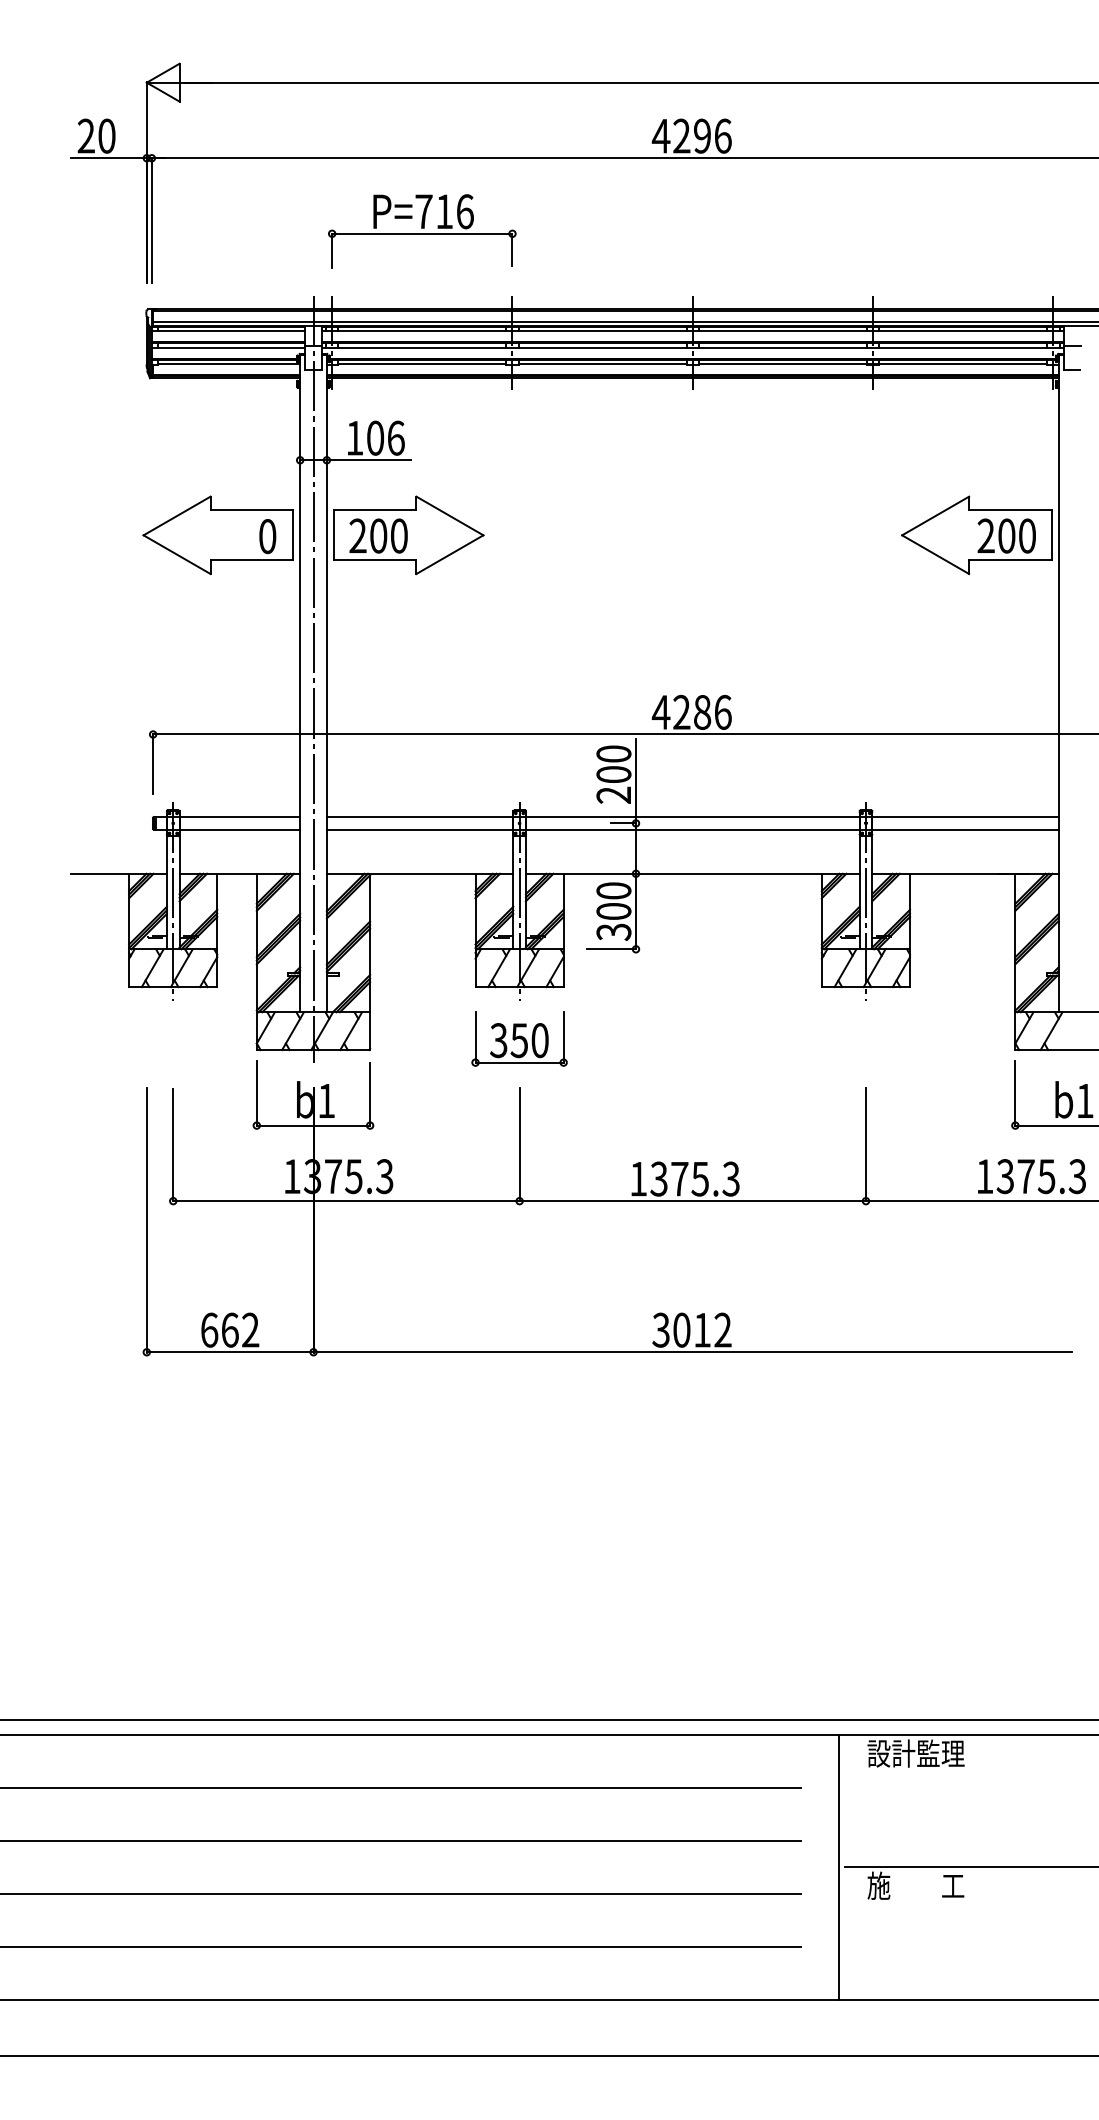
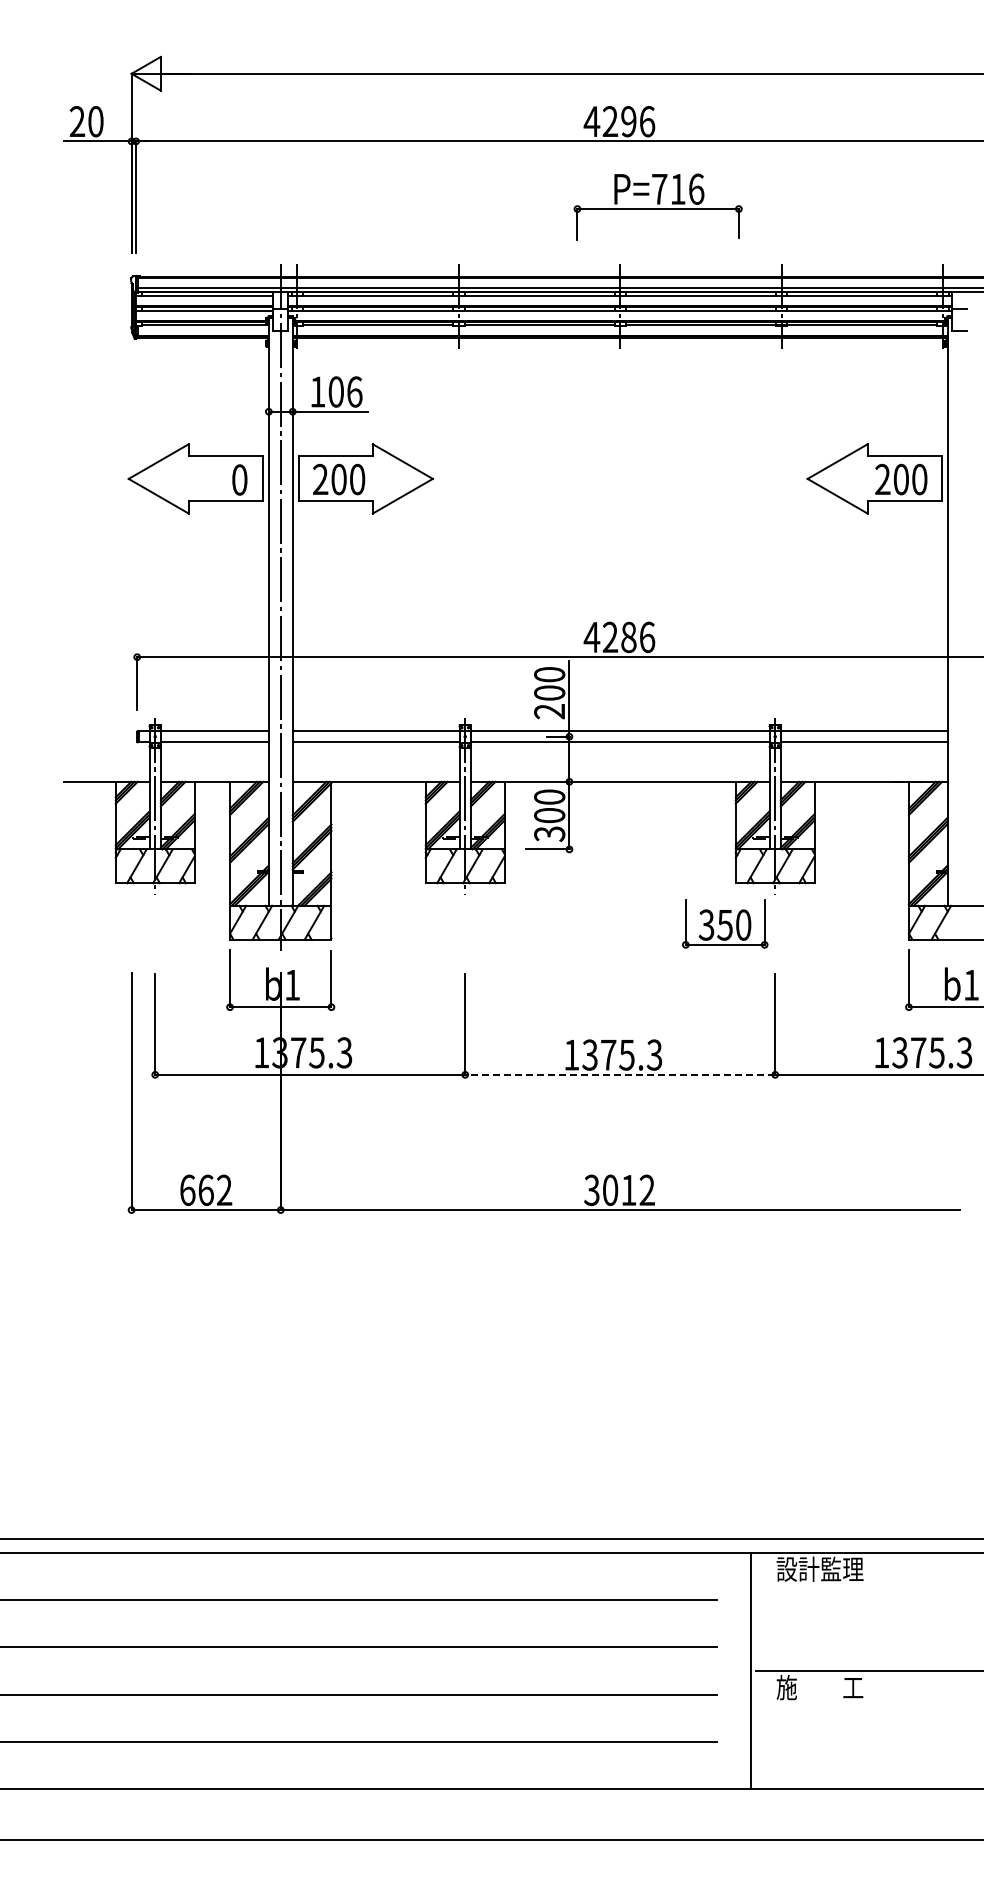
part: (421, 230) -> (657, 206), moved
part: (519, 1038) -> (725, 923), moved
line: (693, 1200) -> (620, 1074), solid -> dashed

